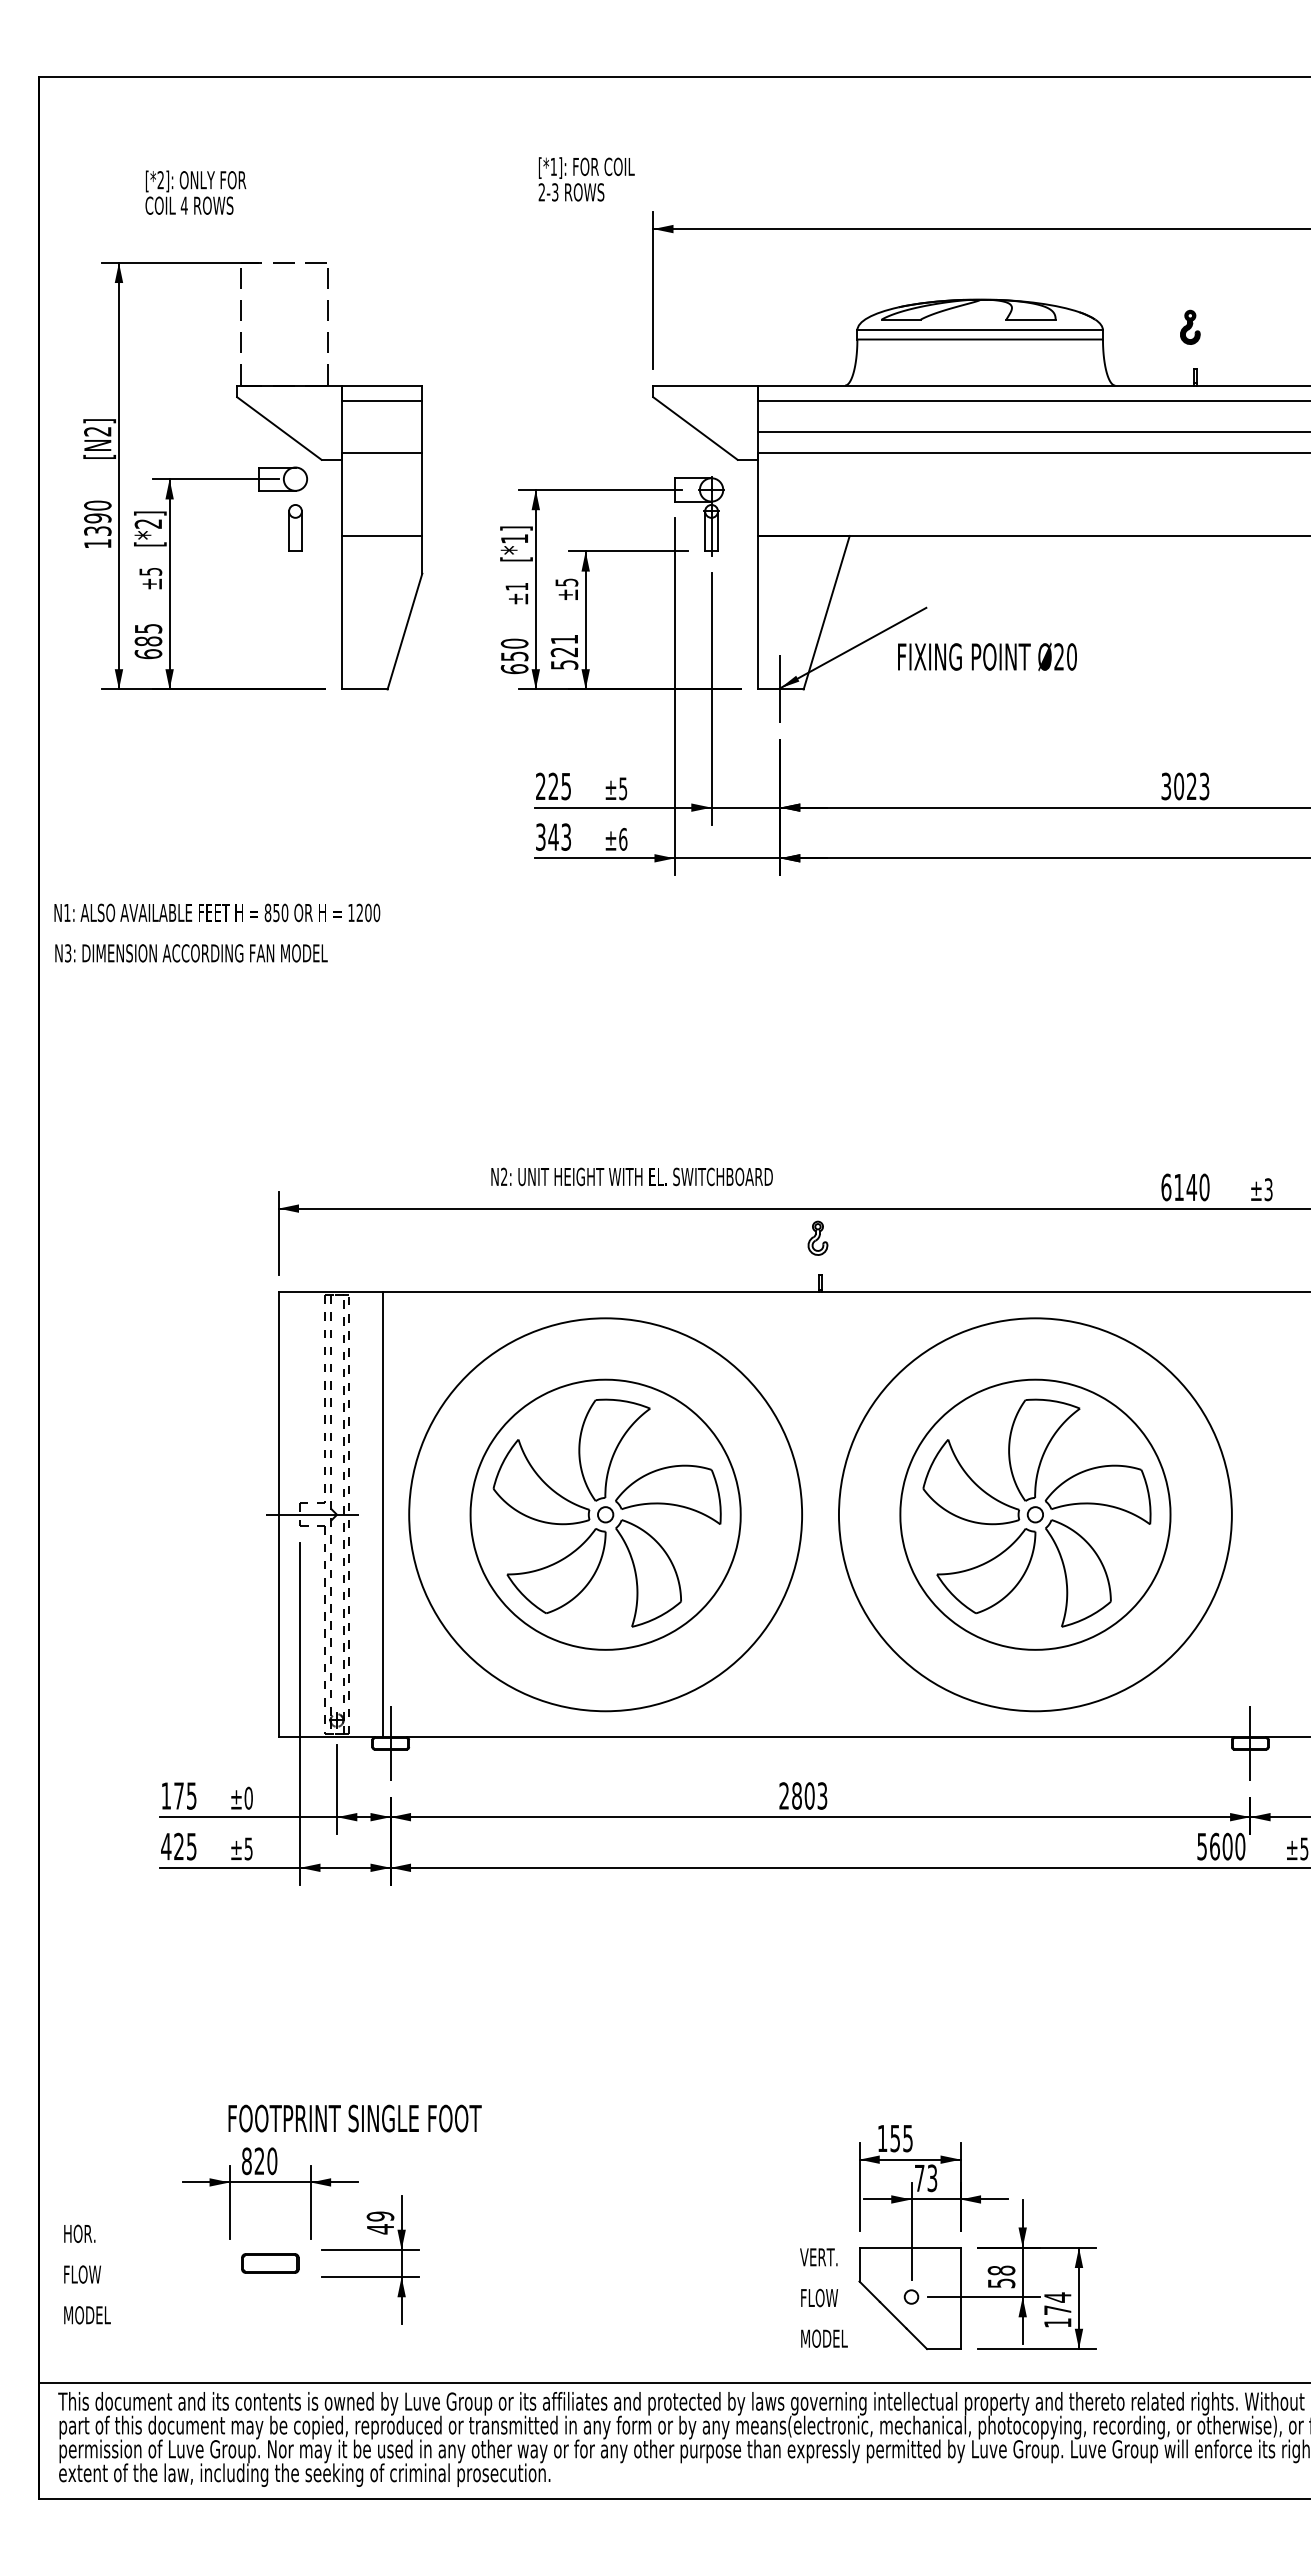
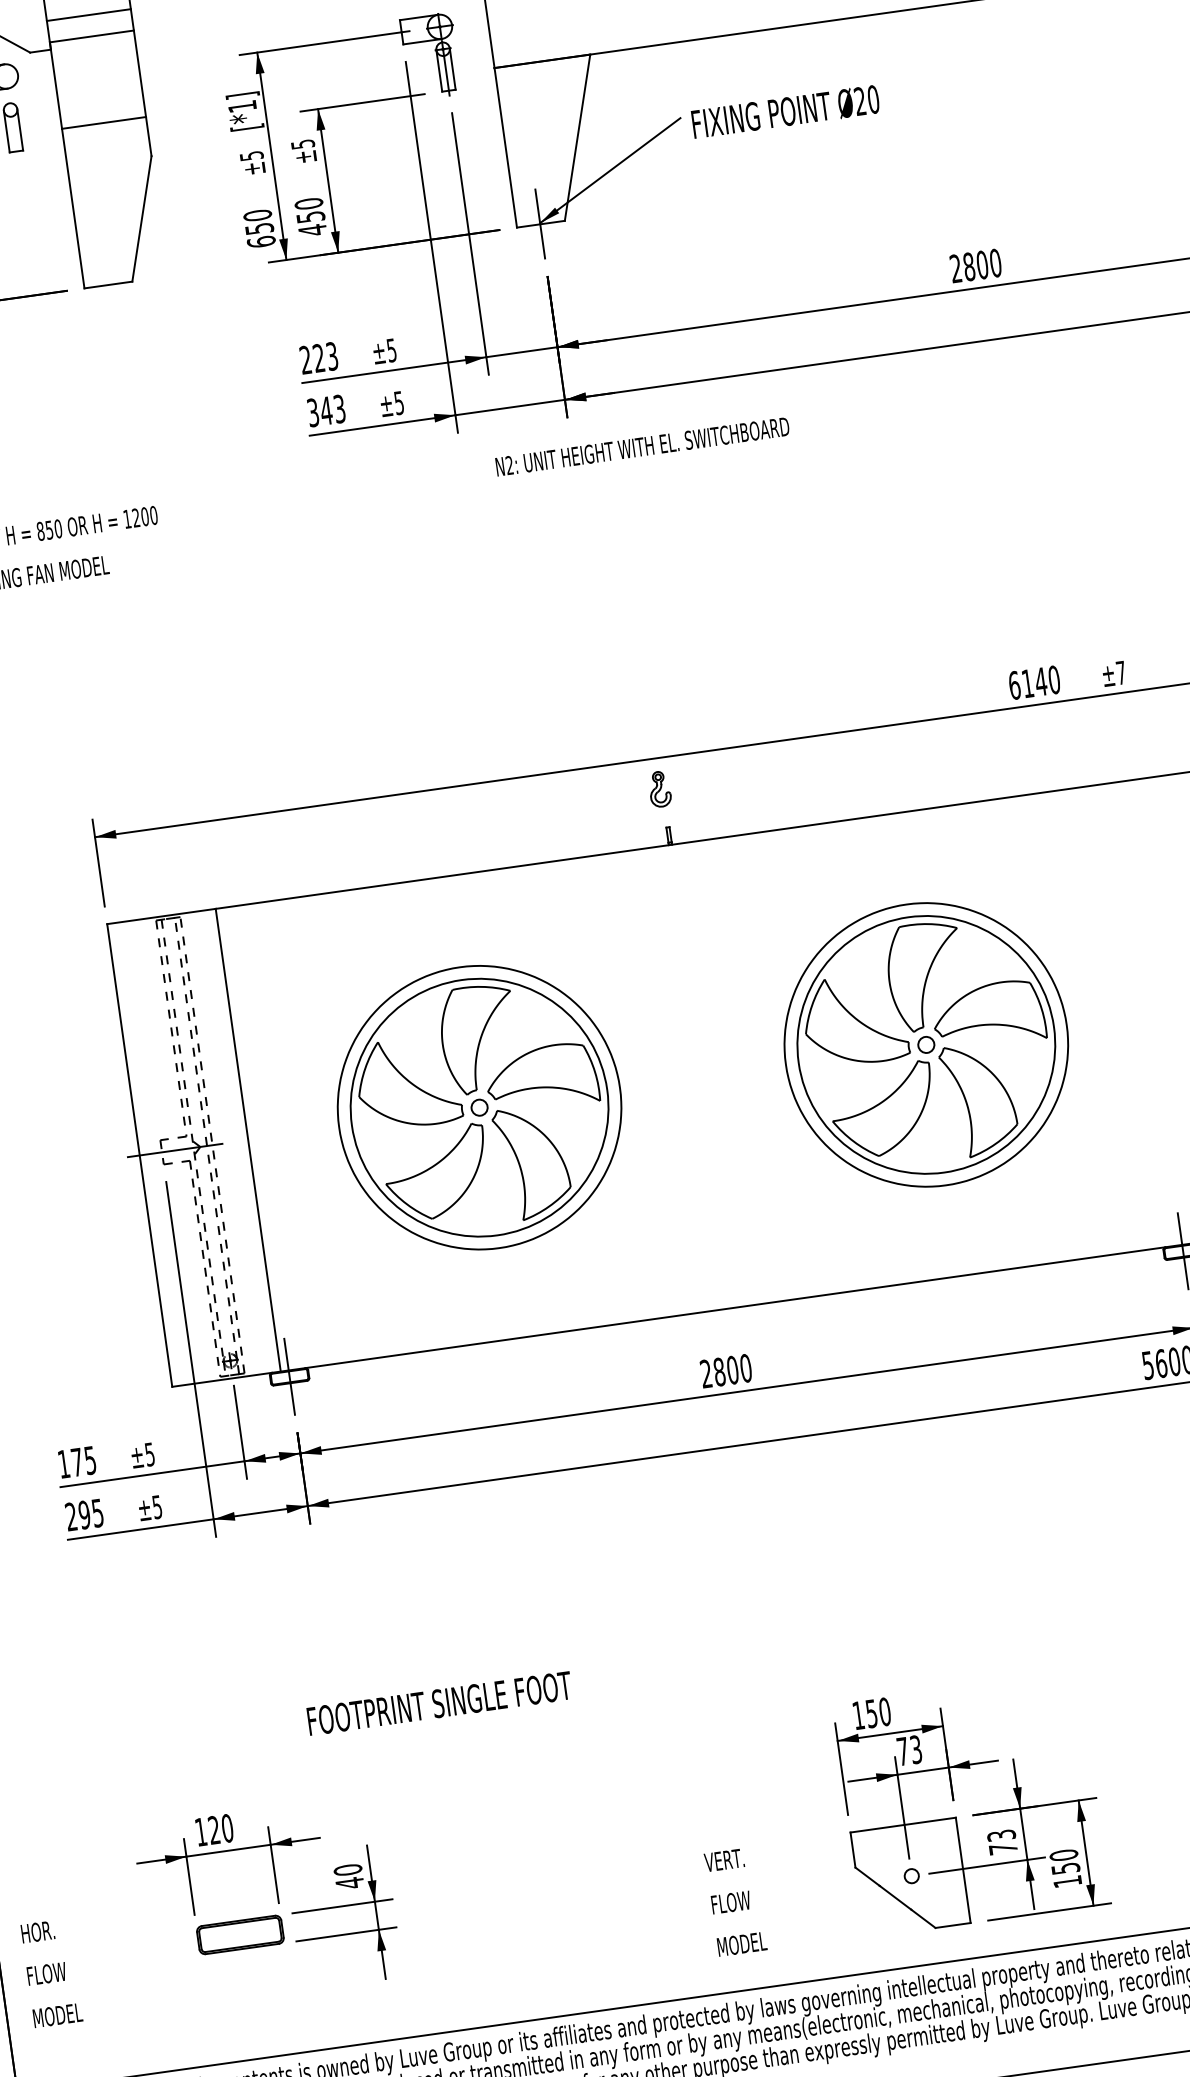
line: (381, 432) -> (88, 15), added
text: (516, 586) -> (251, 155), ±1 -> ±5
text: (564, 652) -> (310, 217), 521 -> 450
text: (987, 656) -> (785, 111), moved
text: (566, 785) -> (332, 355), 225 -> 223
text: (1185, 786) -> (975, 265), 3023 -> 2800
text: (623, 838) -> (399, 402), ±6 -> ±5
text: (631, 1176) -> (641, 446), moved
text: (1268, 1189) -> (1121, 672), ±3 -> ±7
circle: (605, 1514) -> (479, 1107), size x0.62
circle: (1035, 1514) -> (926, 1044), size x0.62
text: (822, 1795) -> (746, 1367), 2803 -> 2800
text: (248, 1797) -> (149, 1453), ±0 -> ±5
text: (172, 1846) -> (77, 1515), 425 -> 295
text: (354, 2118) -> (439, 1703), moved
text: (908, 2138) -> (885, 1711), 155 -> 150
text: (246, 2161) -> (200, 1832), 820 -> 120
text: (380, 2216) -> (348, 1870), 49 -> 40
part: (270, 2263) -> (240, 1934), size x1.43
text: (1001, 2276) -> (1002, 1841), 58 -> 73
text: (823, 2297) -> (735, 1901), moved
text: (1057, 2303) -> (1064, 1861), 174 -> 150

